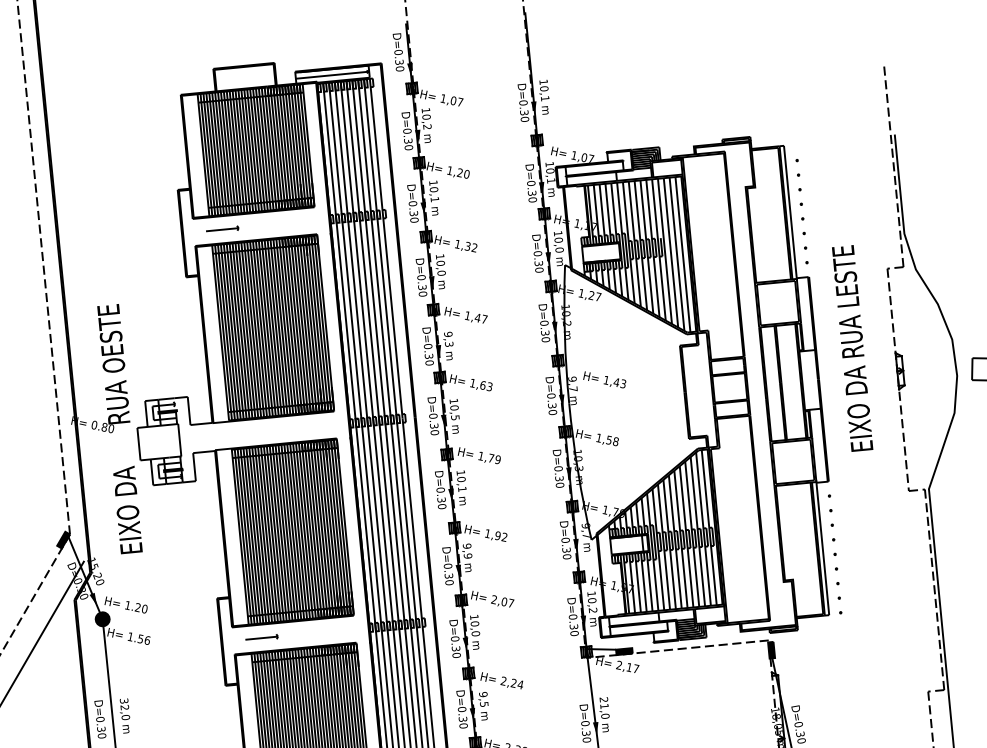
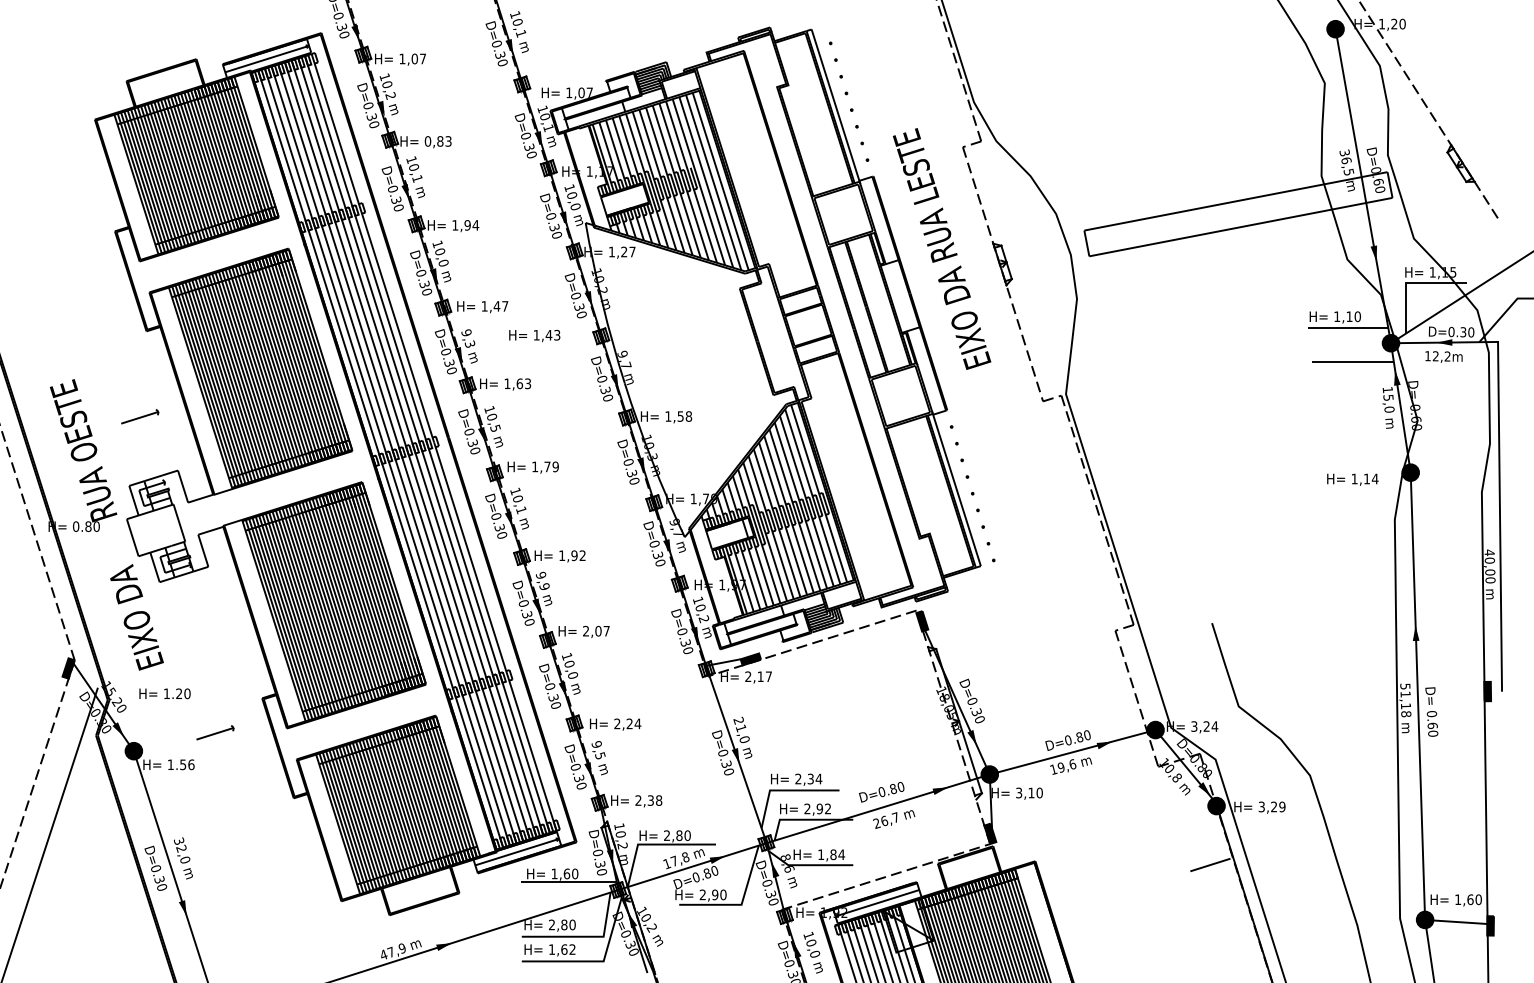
text: (457, 172) -> (437, 141), 1,20 -> 0,83
part: (223, 228) -> (140, 416), moved
text: (471, 247) -> (471, 225), 1,32 -> 1,94
text: (604, 380) -> (534, 335), moved
text: (126, 604) -> (164, 693), moved
part: (262, 637) -> (215, 732), moved

